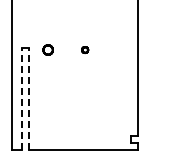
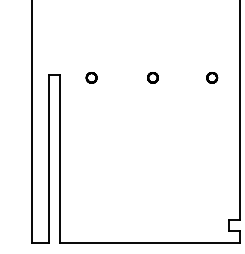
part: (47, 49) -> (90, 76), size x0.62
part: (121, 49) -> (212, 76), added
line: (22, 99) -> (49, 159), dashed -> solid
line: (28, 99) -> (59, 159), dashed -> solid

